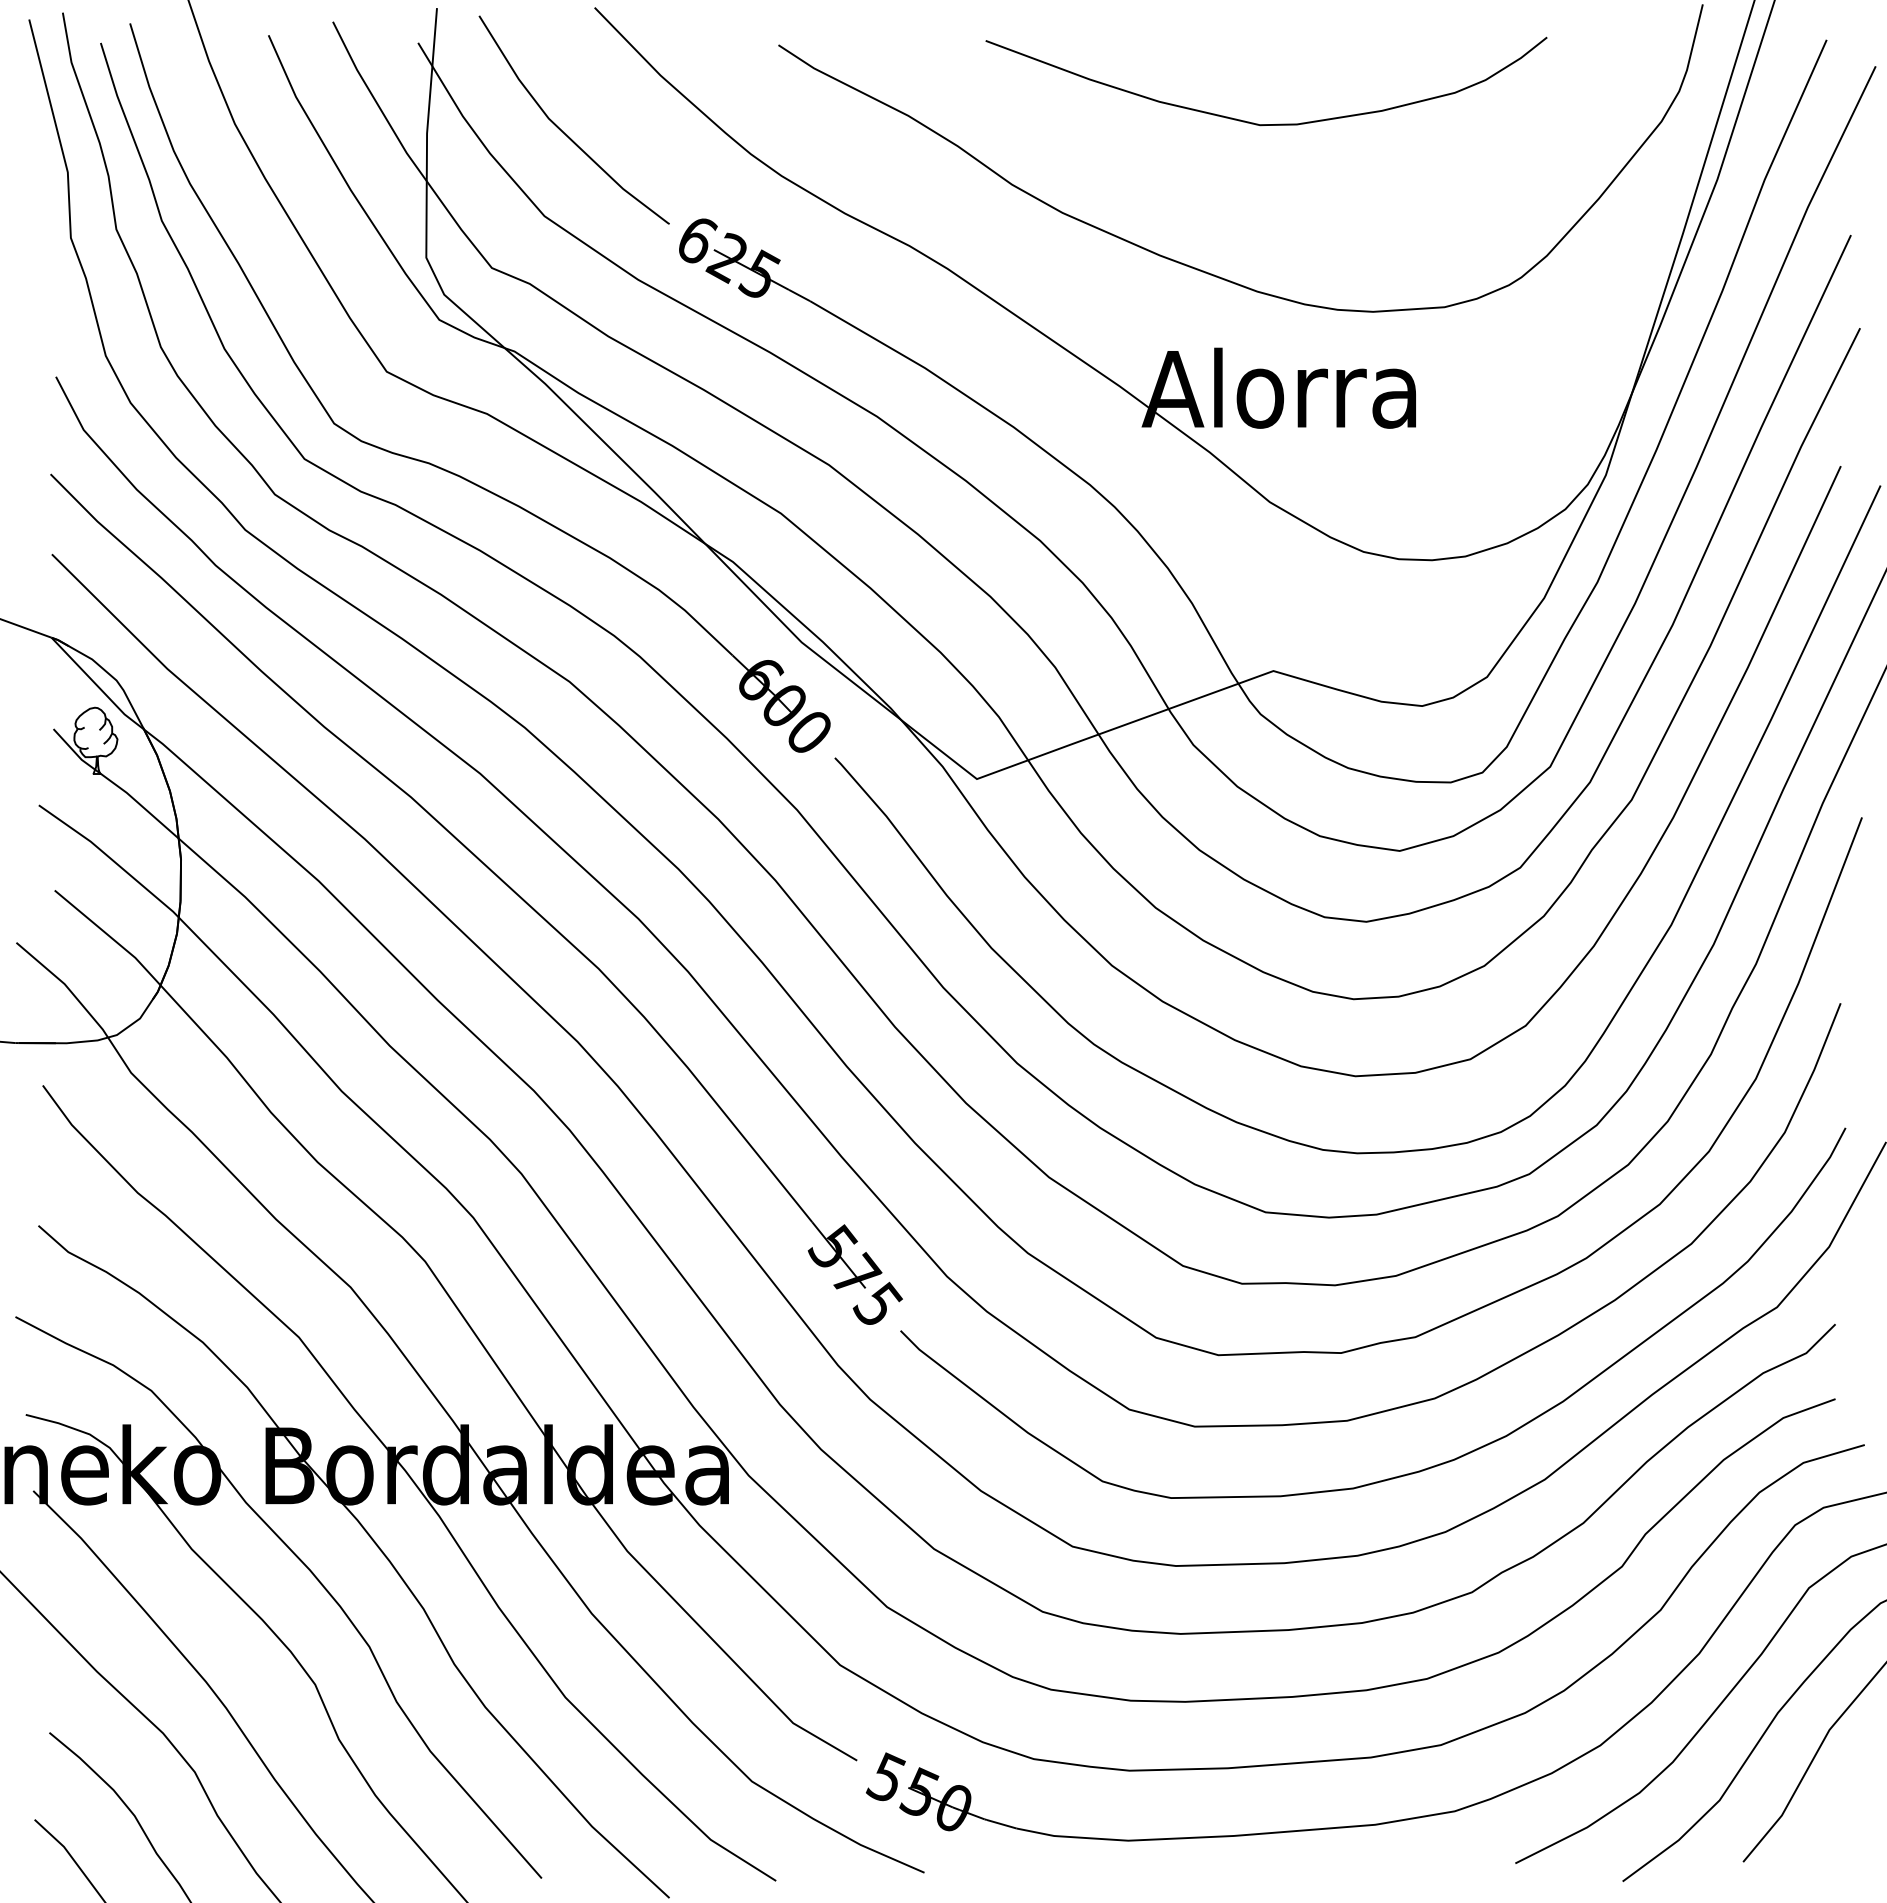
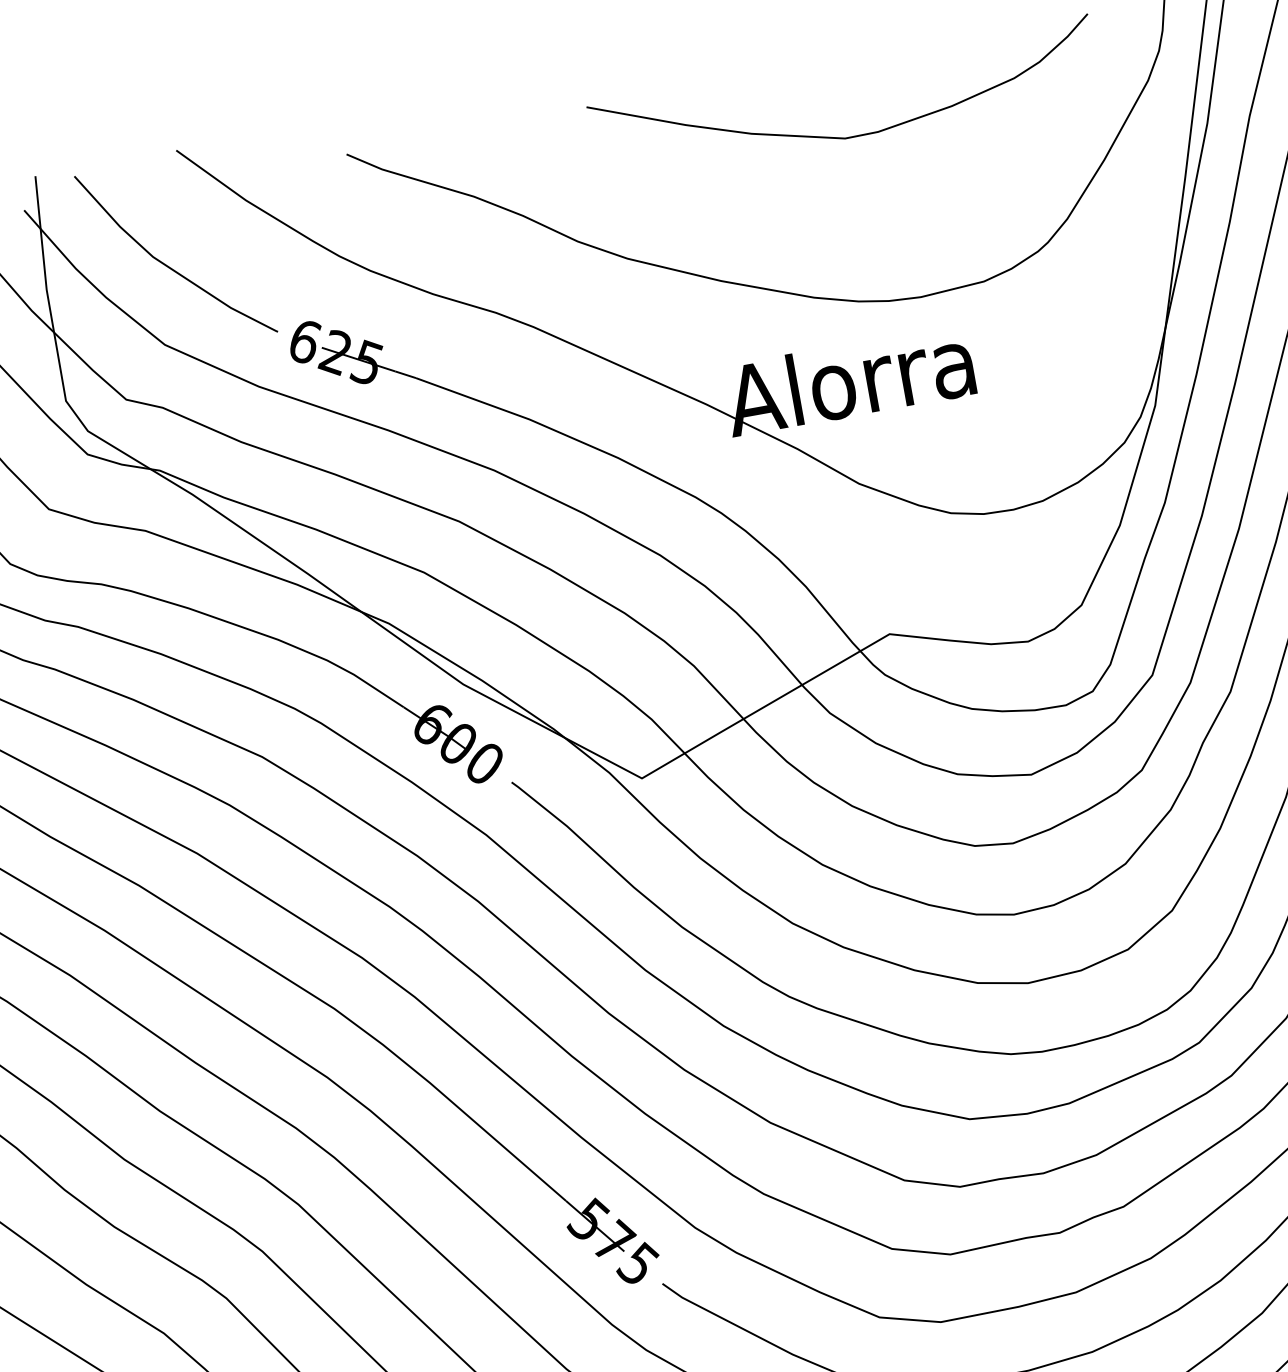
curve: (1258, 123) -> (843, 137), moved

